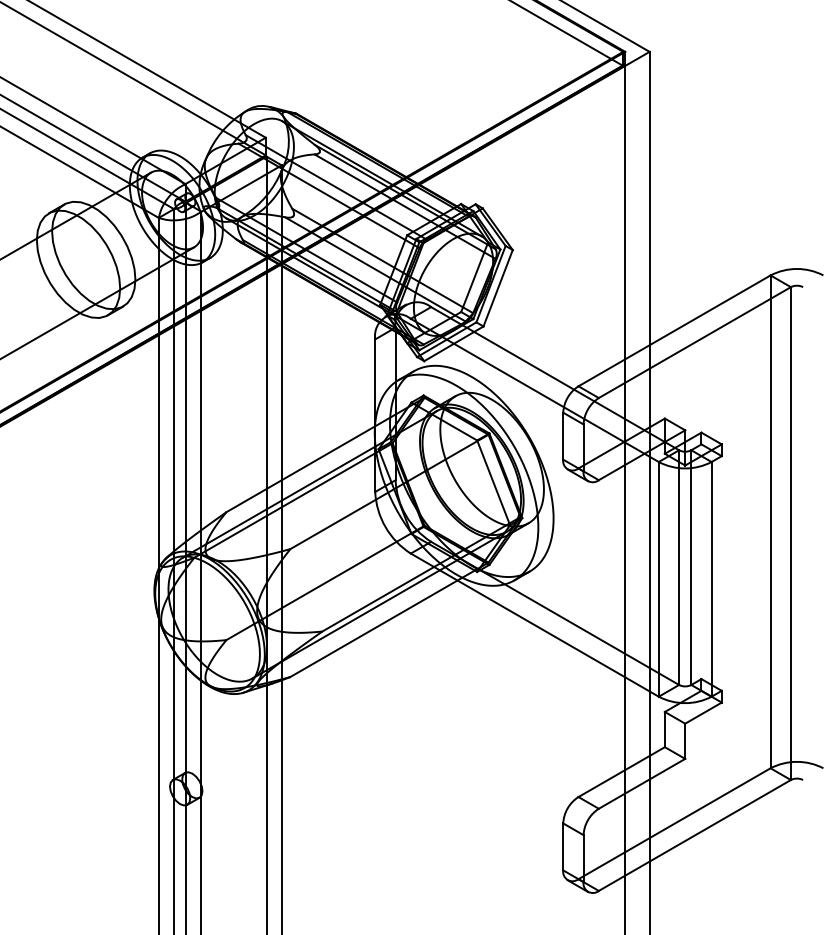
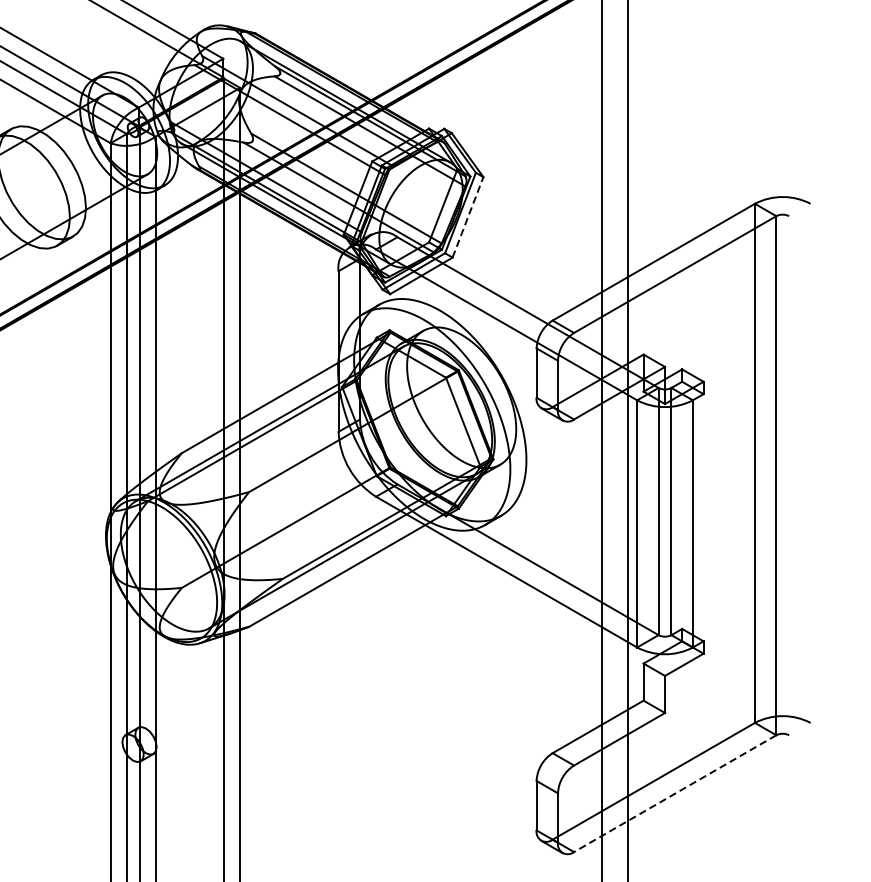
line: (498, 288) -> (468, 217), solid -> dashed
line: (694, 835) -> (674, 793), solid -> dashed

